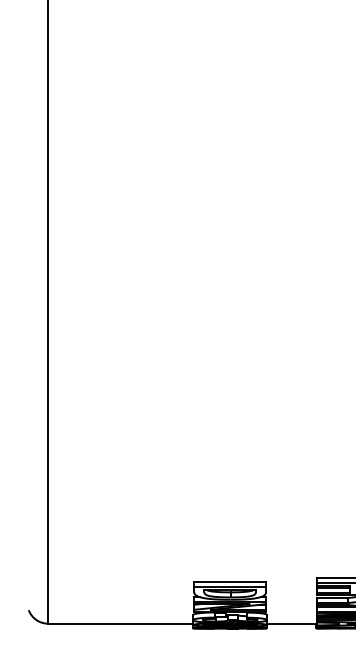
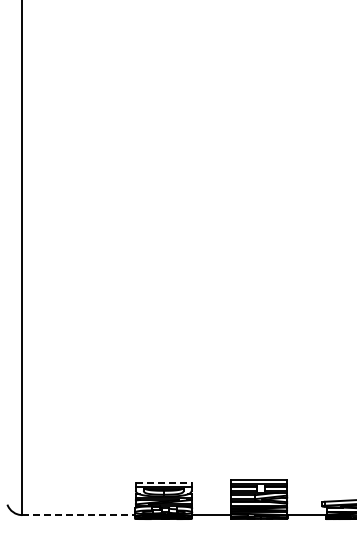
line: (229, 581) -> (163, 482), solid -> dashed
line: (121, 624) -> (79, 515), solid -> dashed

